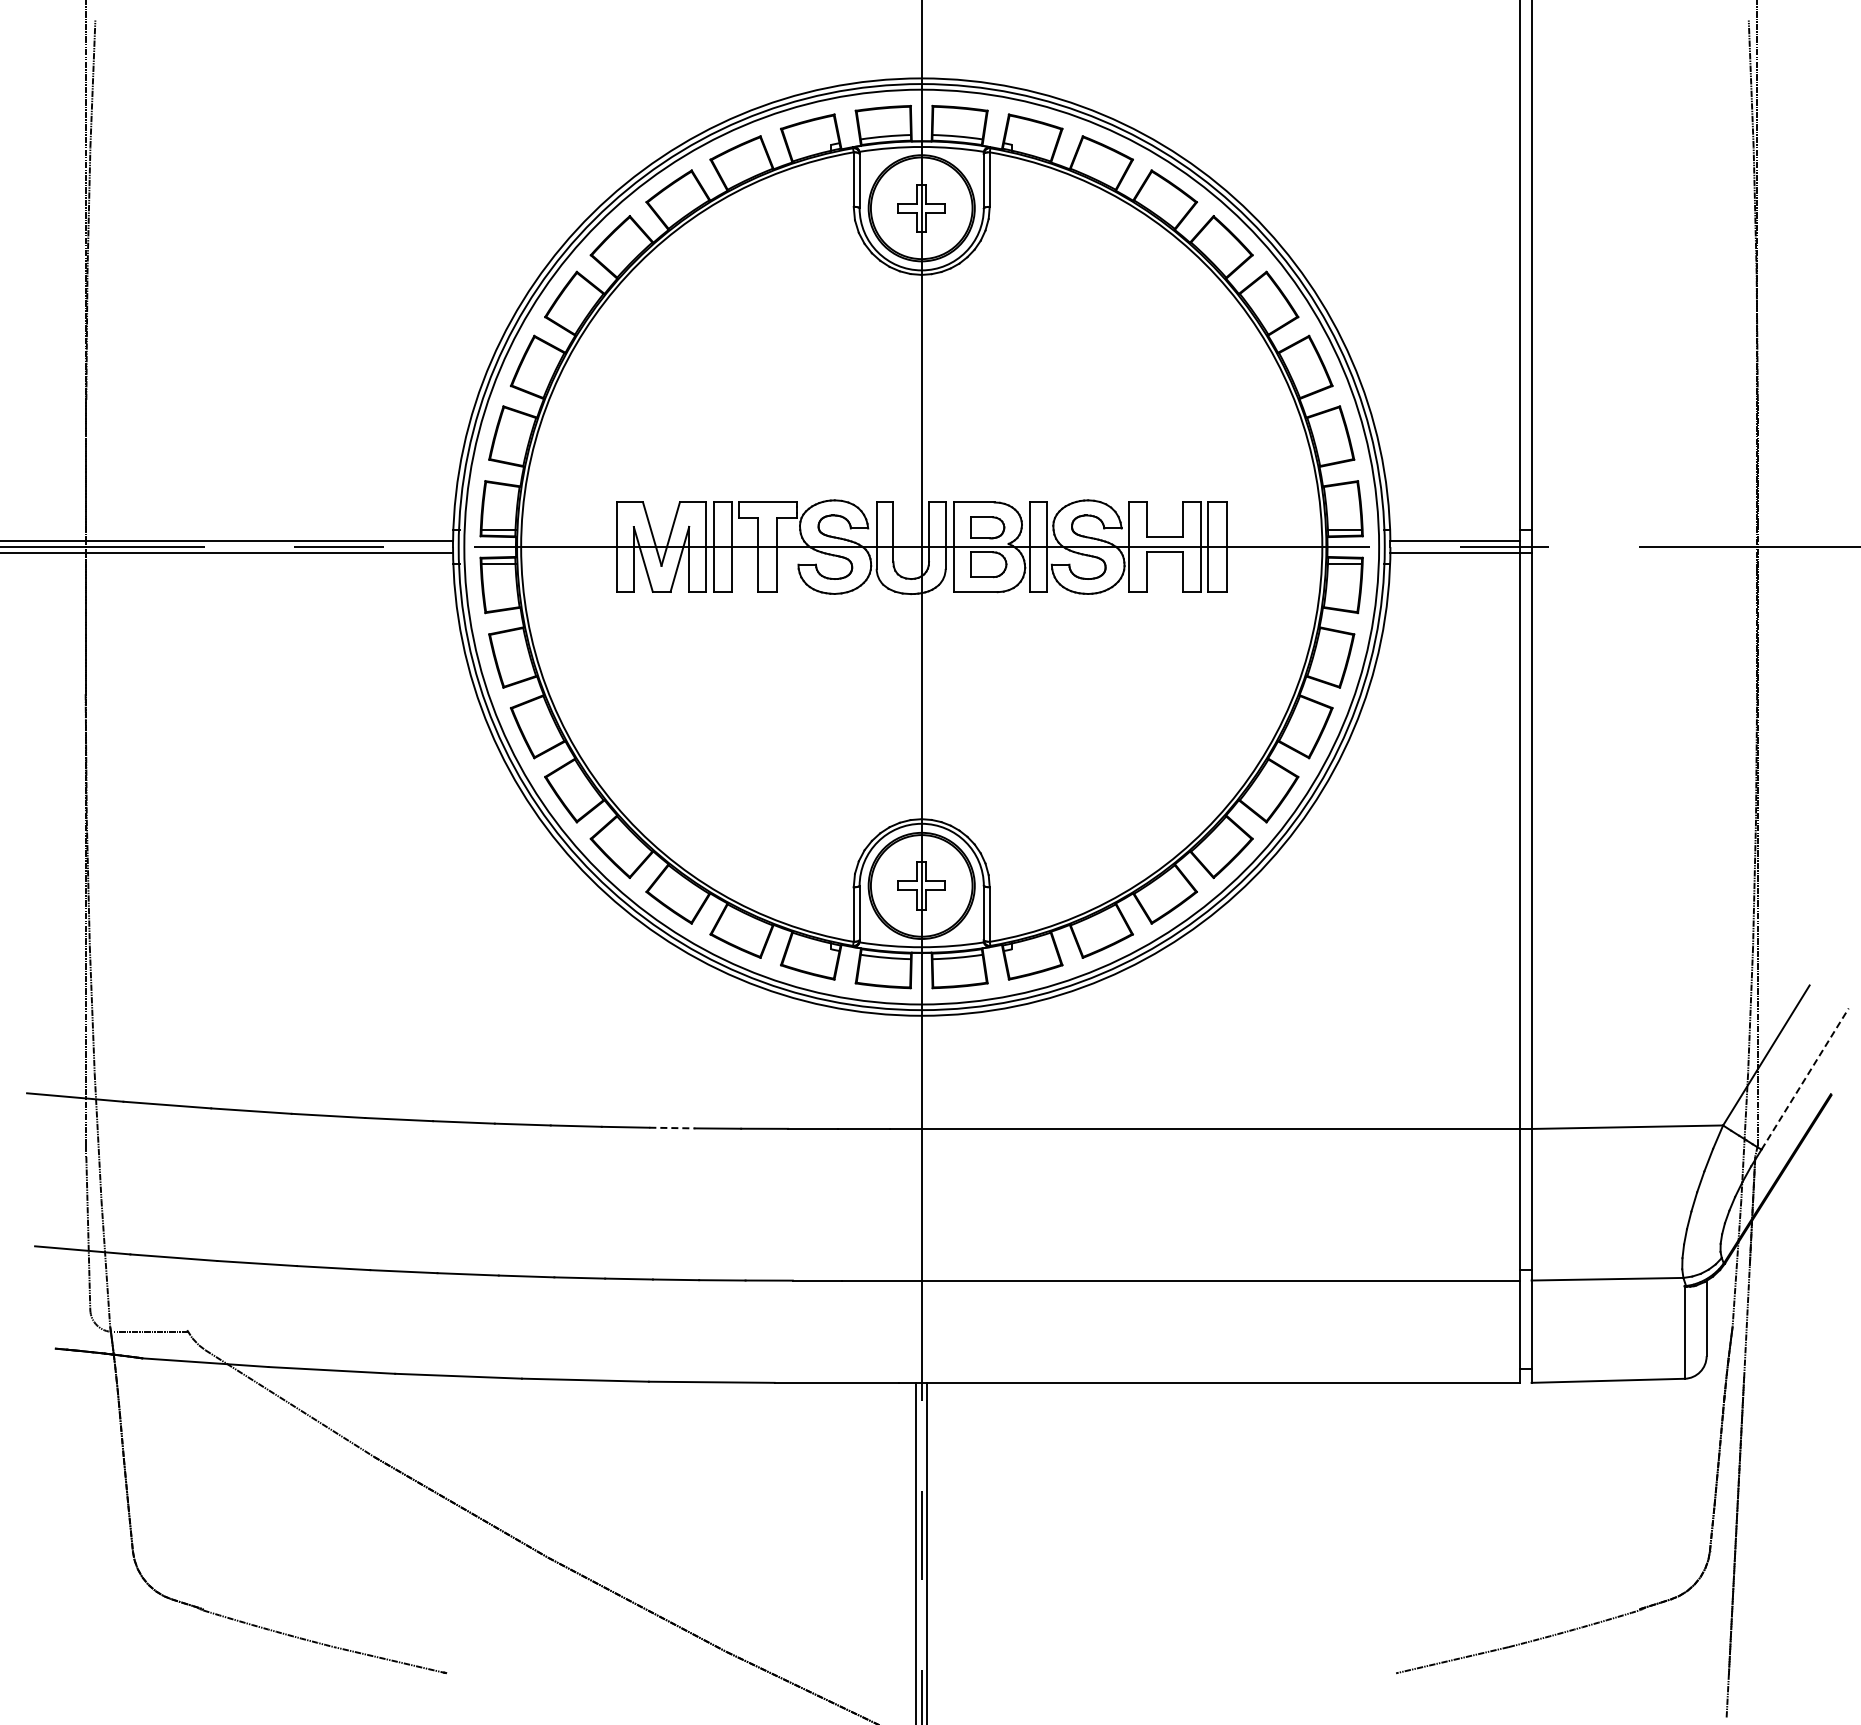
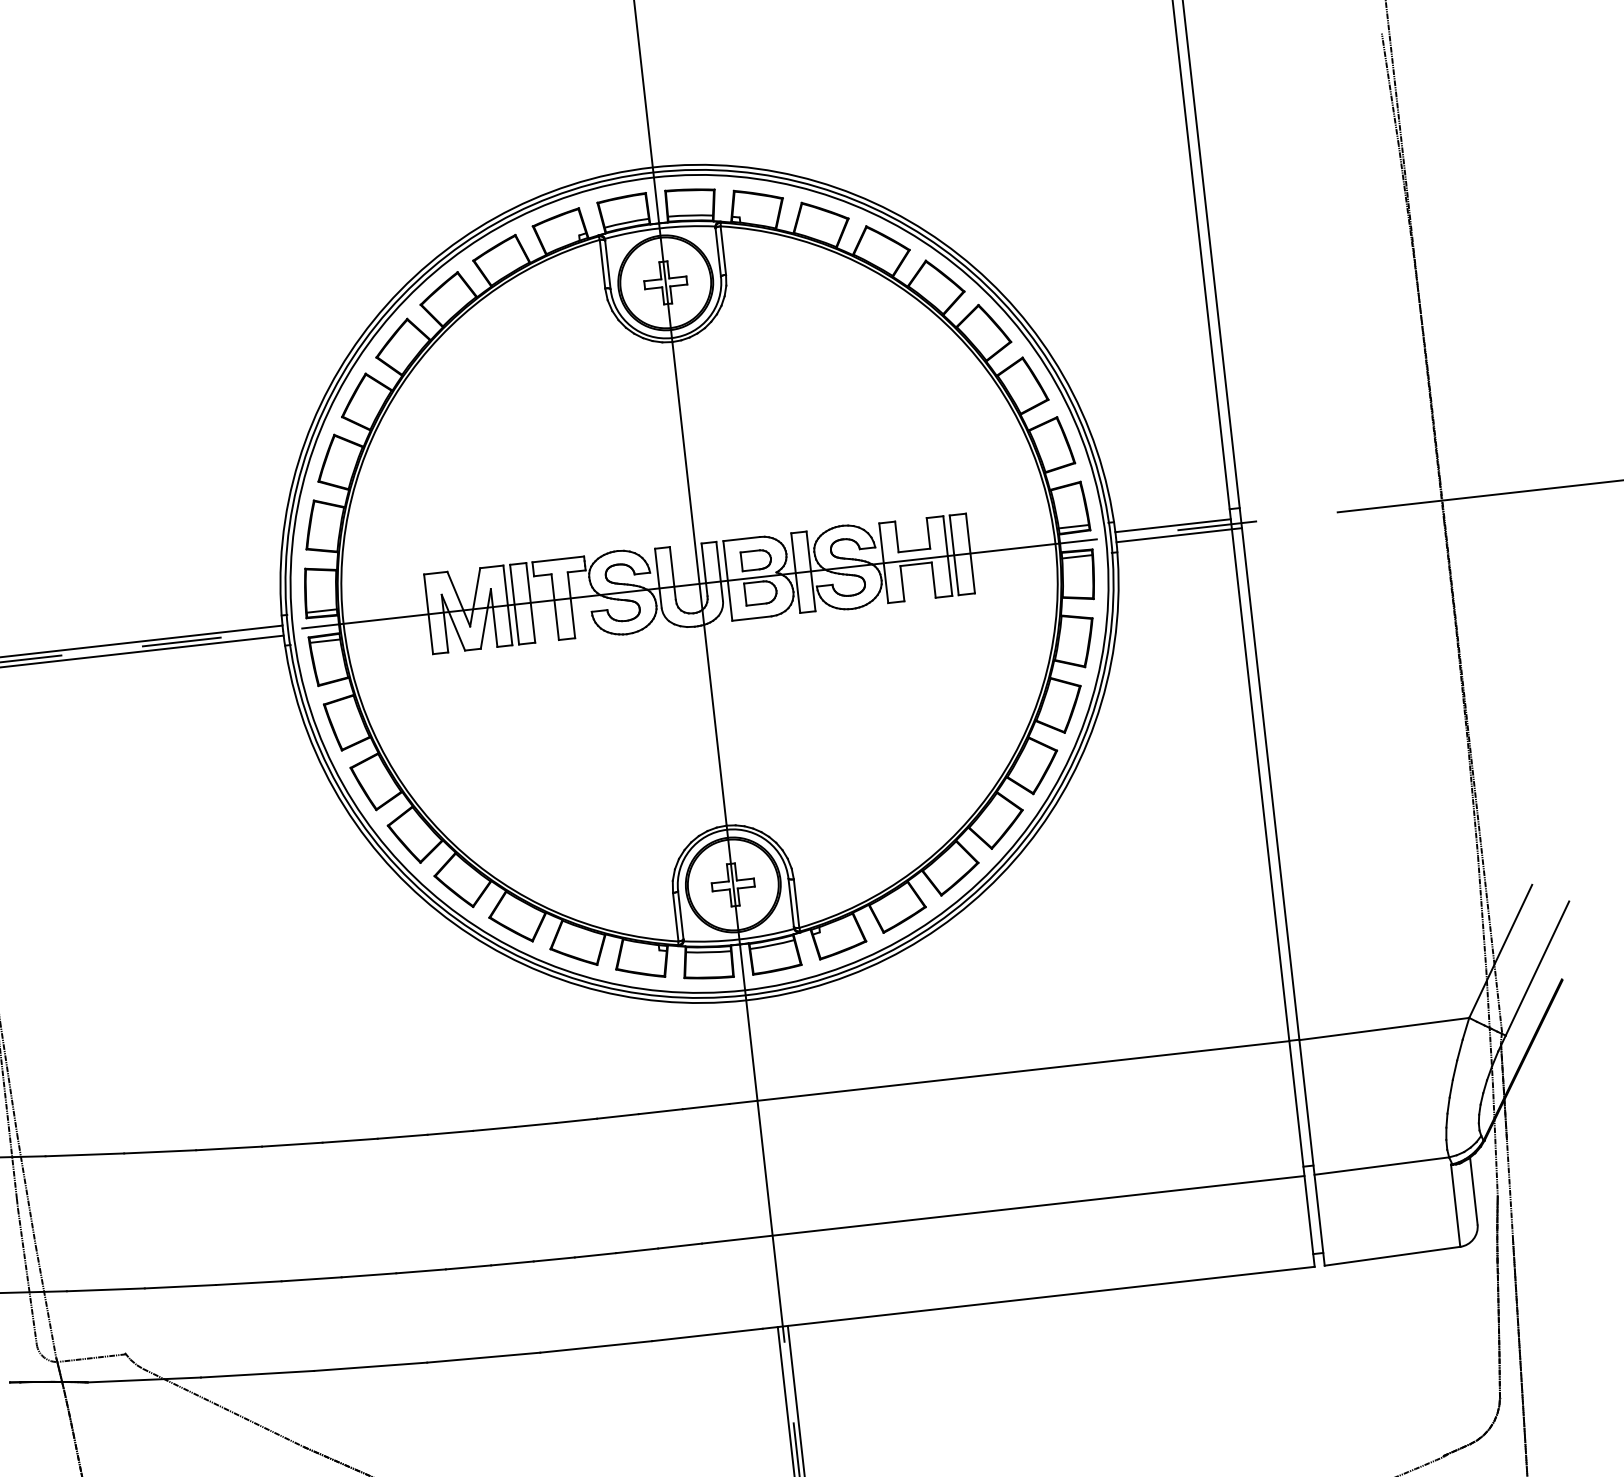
line: (1805, 1079) -> (1537, 968), dashed -> solid
line: (672, 1128) -> (536, 1125), dashed -> solid

